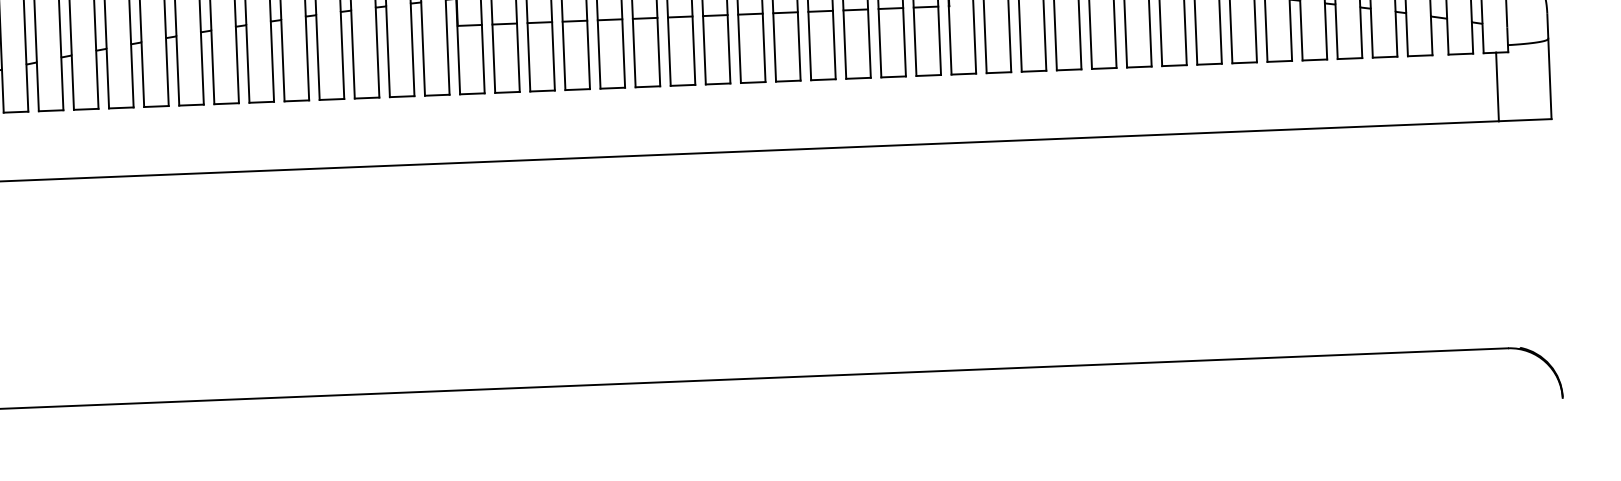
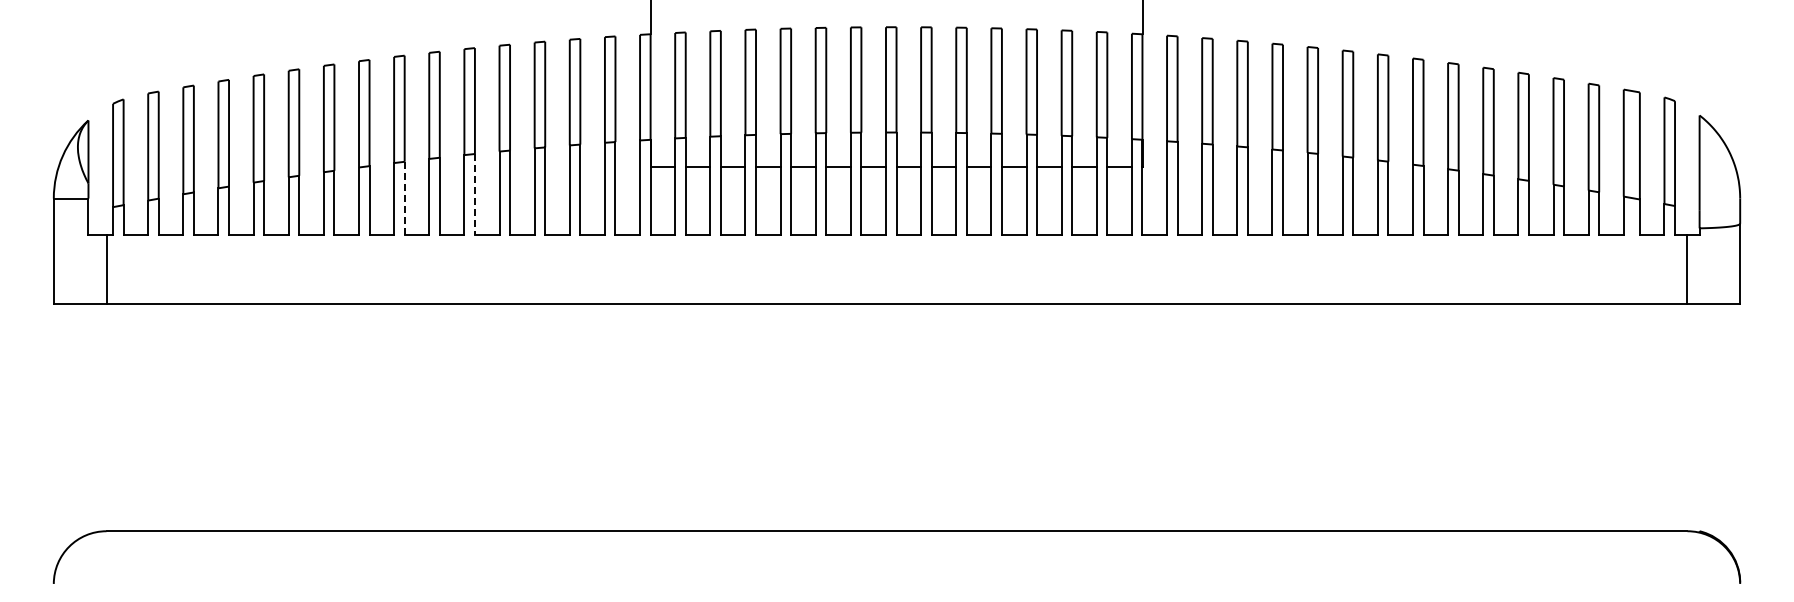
line: (282, 60) -> (474, 194), solid -> dashed
line: (212, 67) -> (404, 198), solid -> dashed

